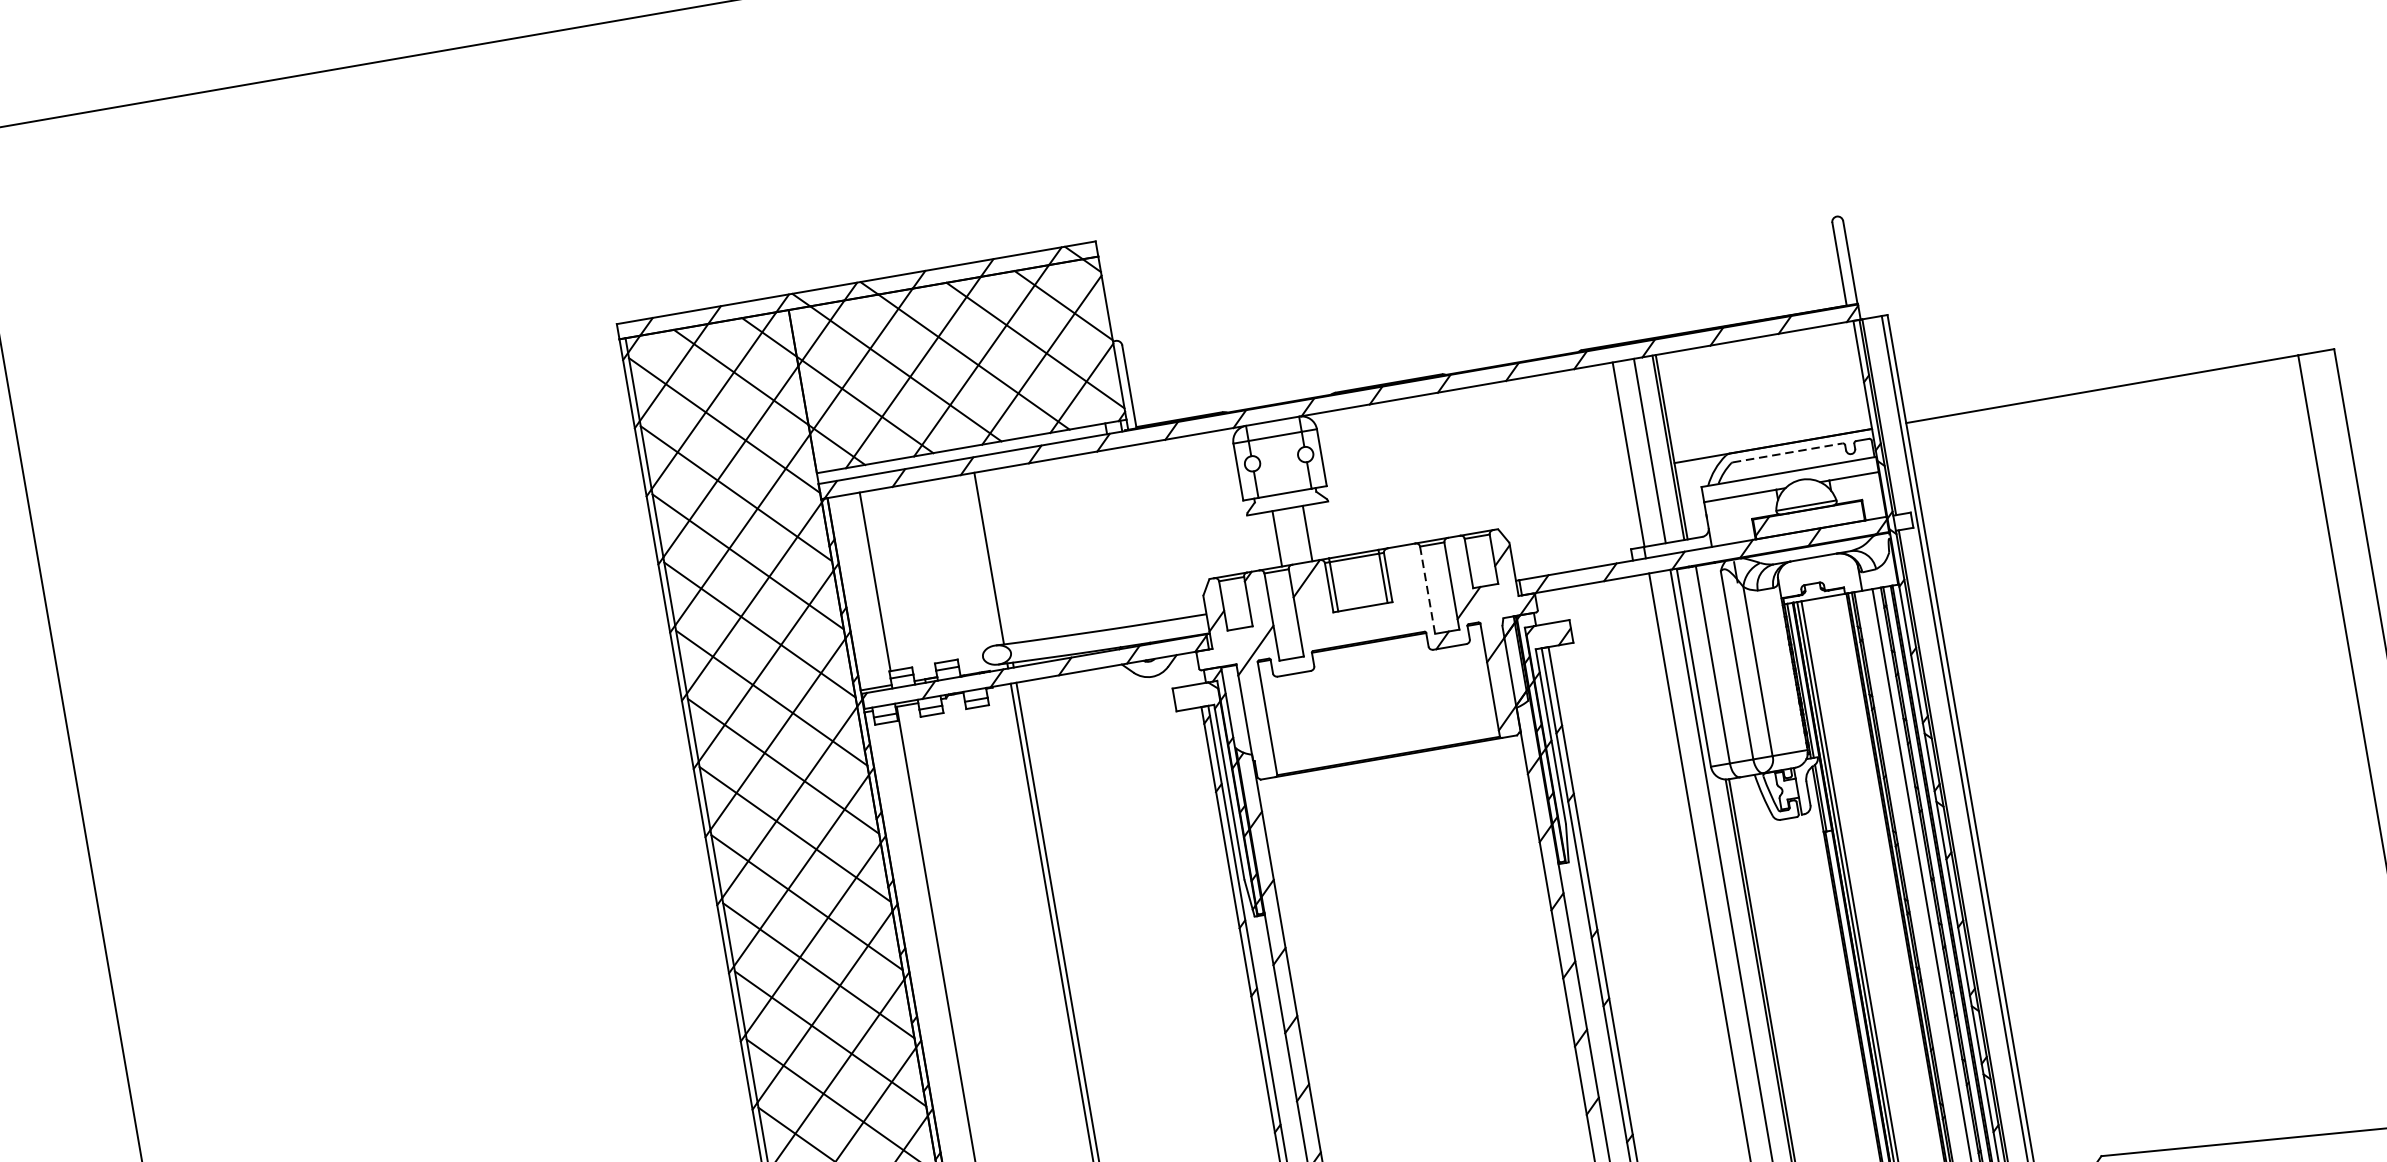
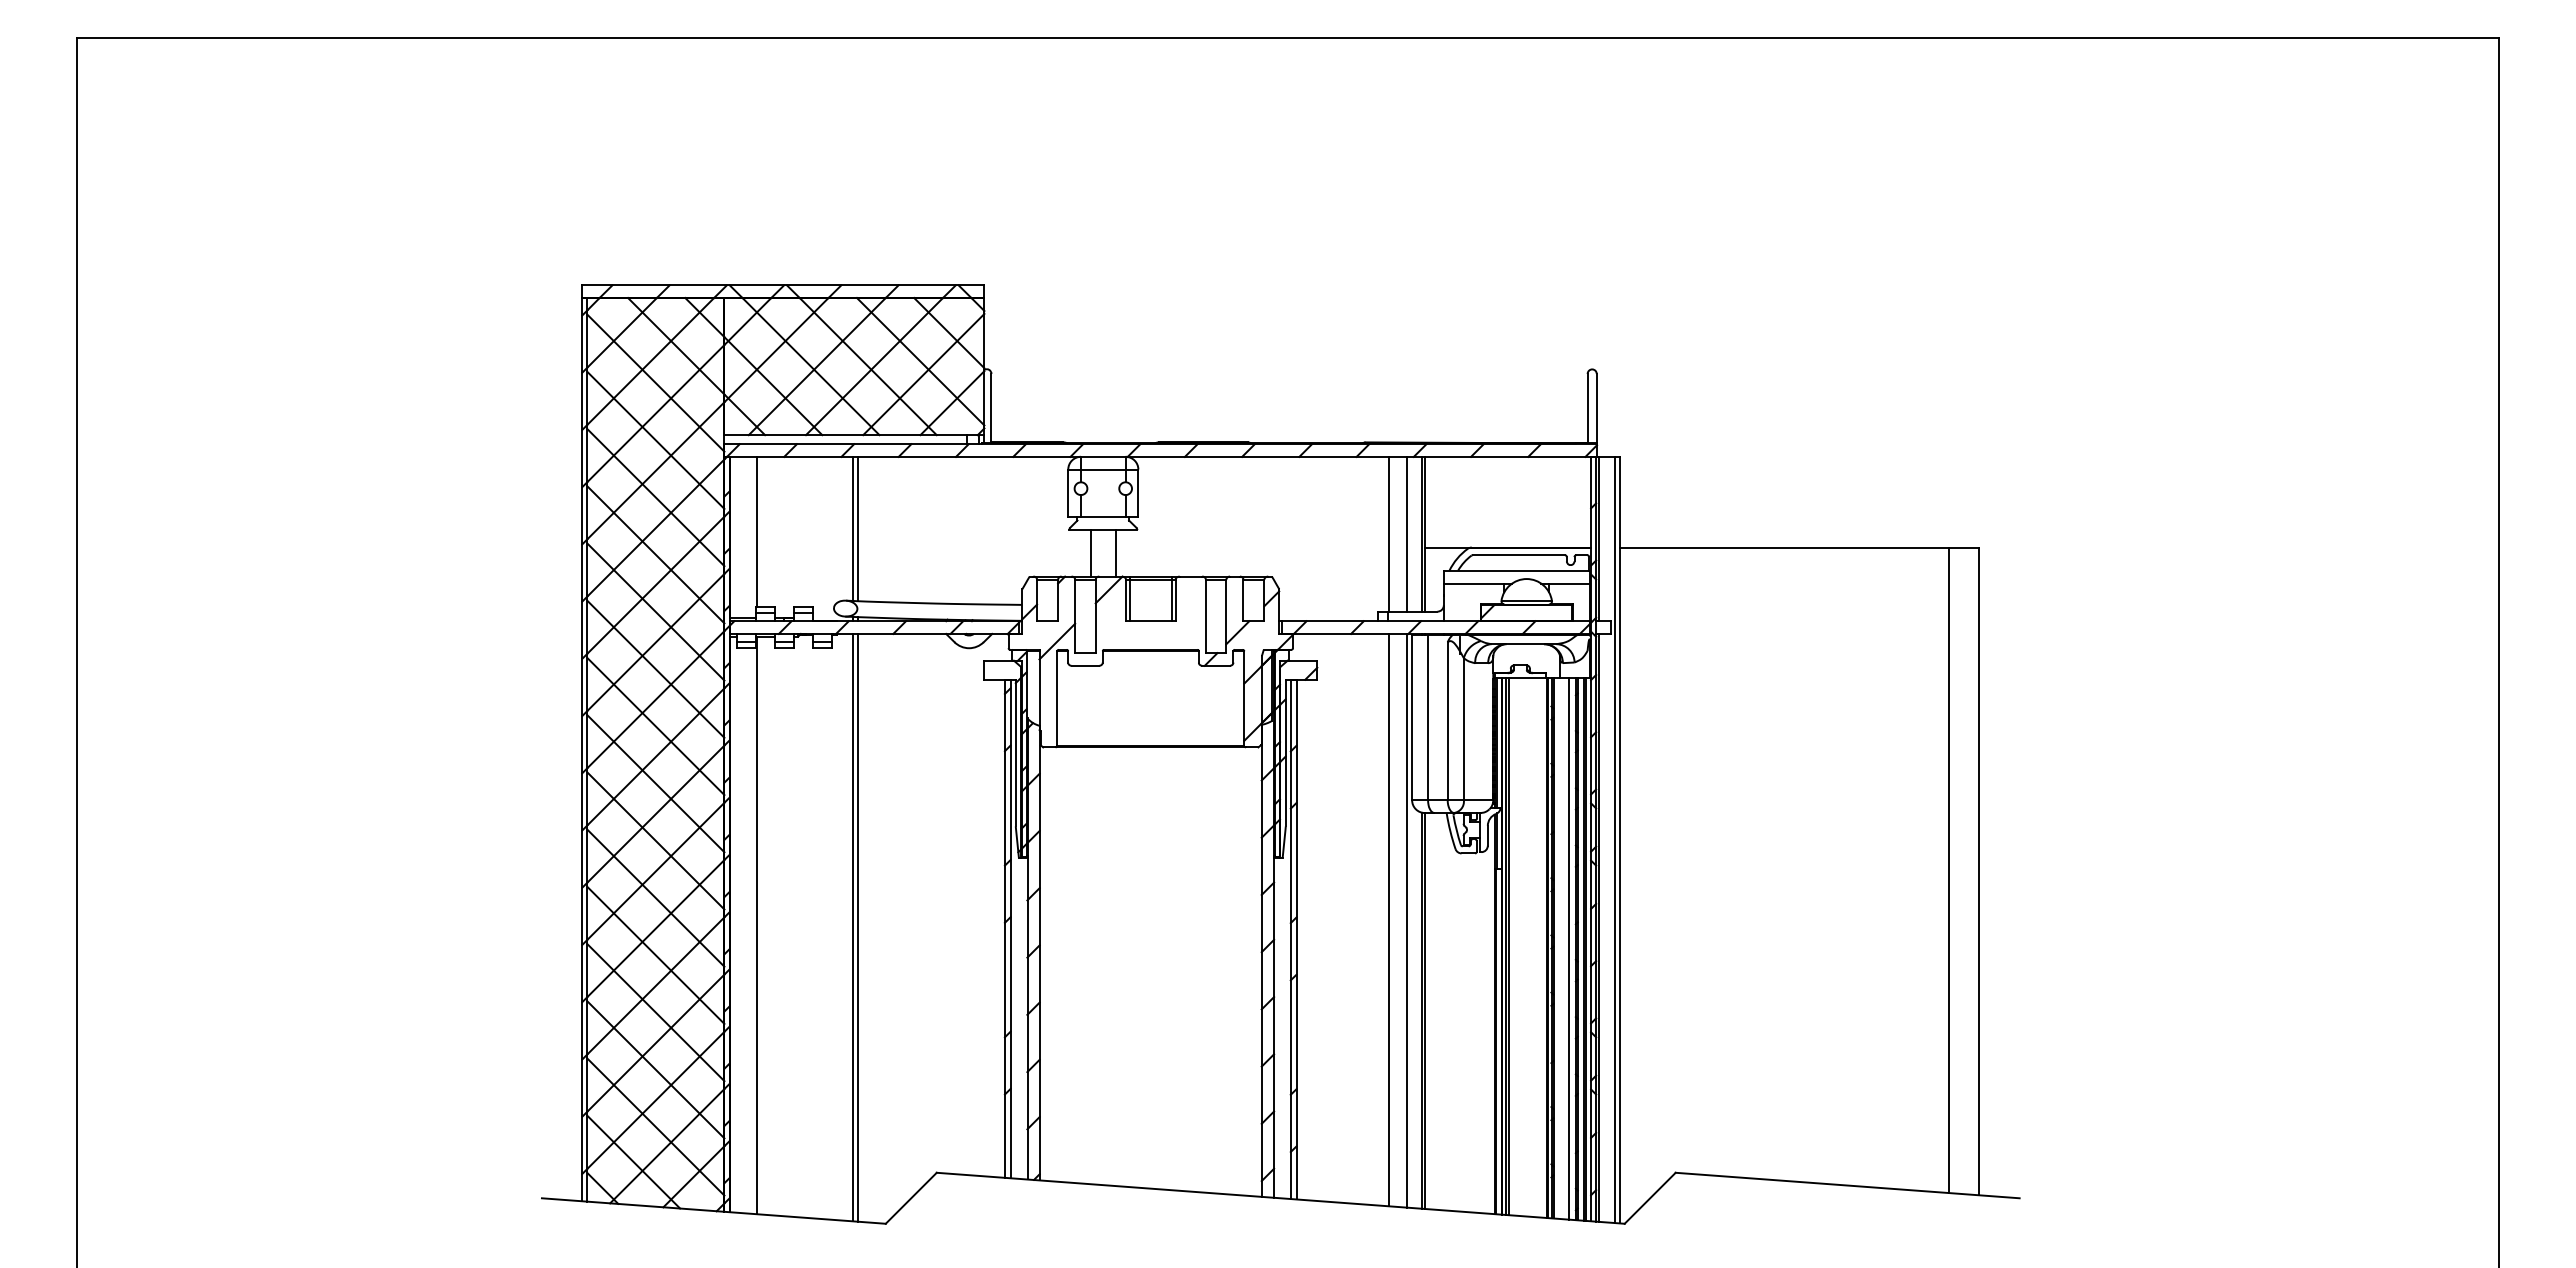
line: (1788, 453) -> (1519, 555), dashed -> solid
line: (994, 557) -> (857, 528), added
line: (1427, 590) -> (1205, 616), dashed -> solid

